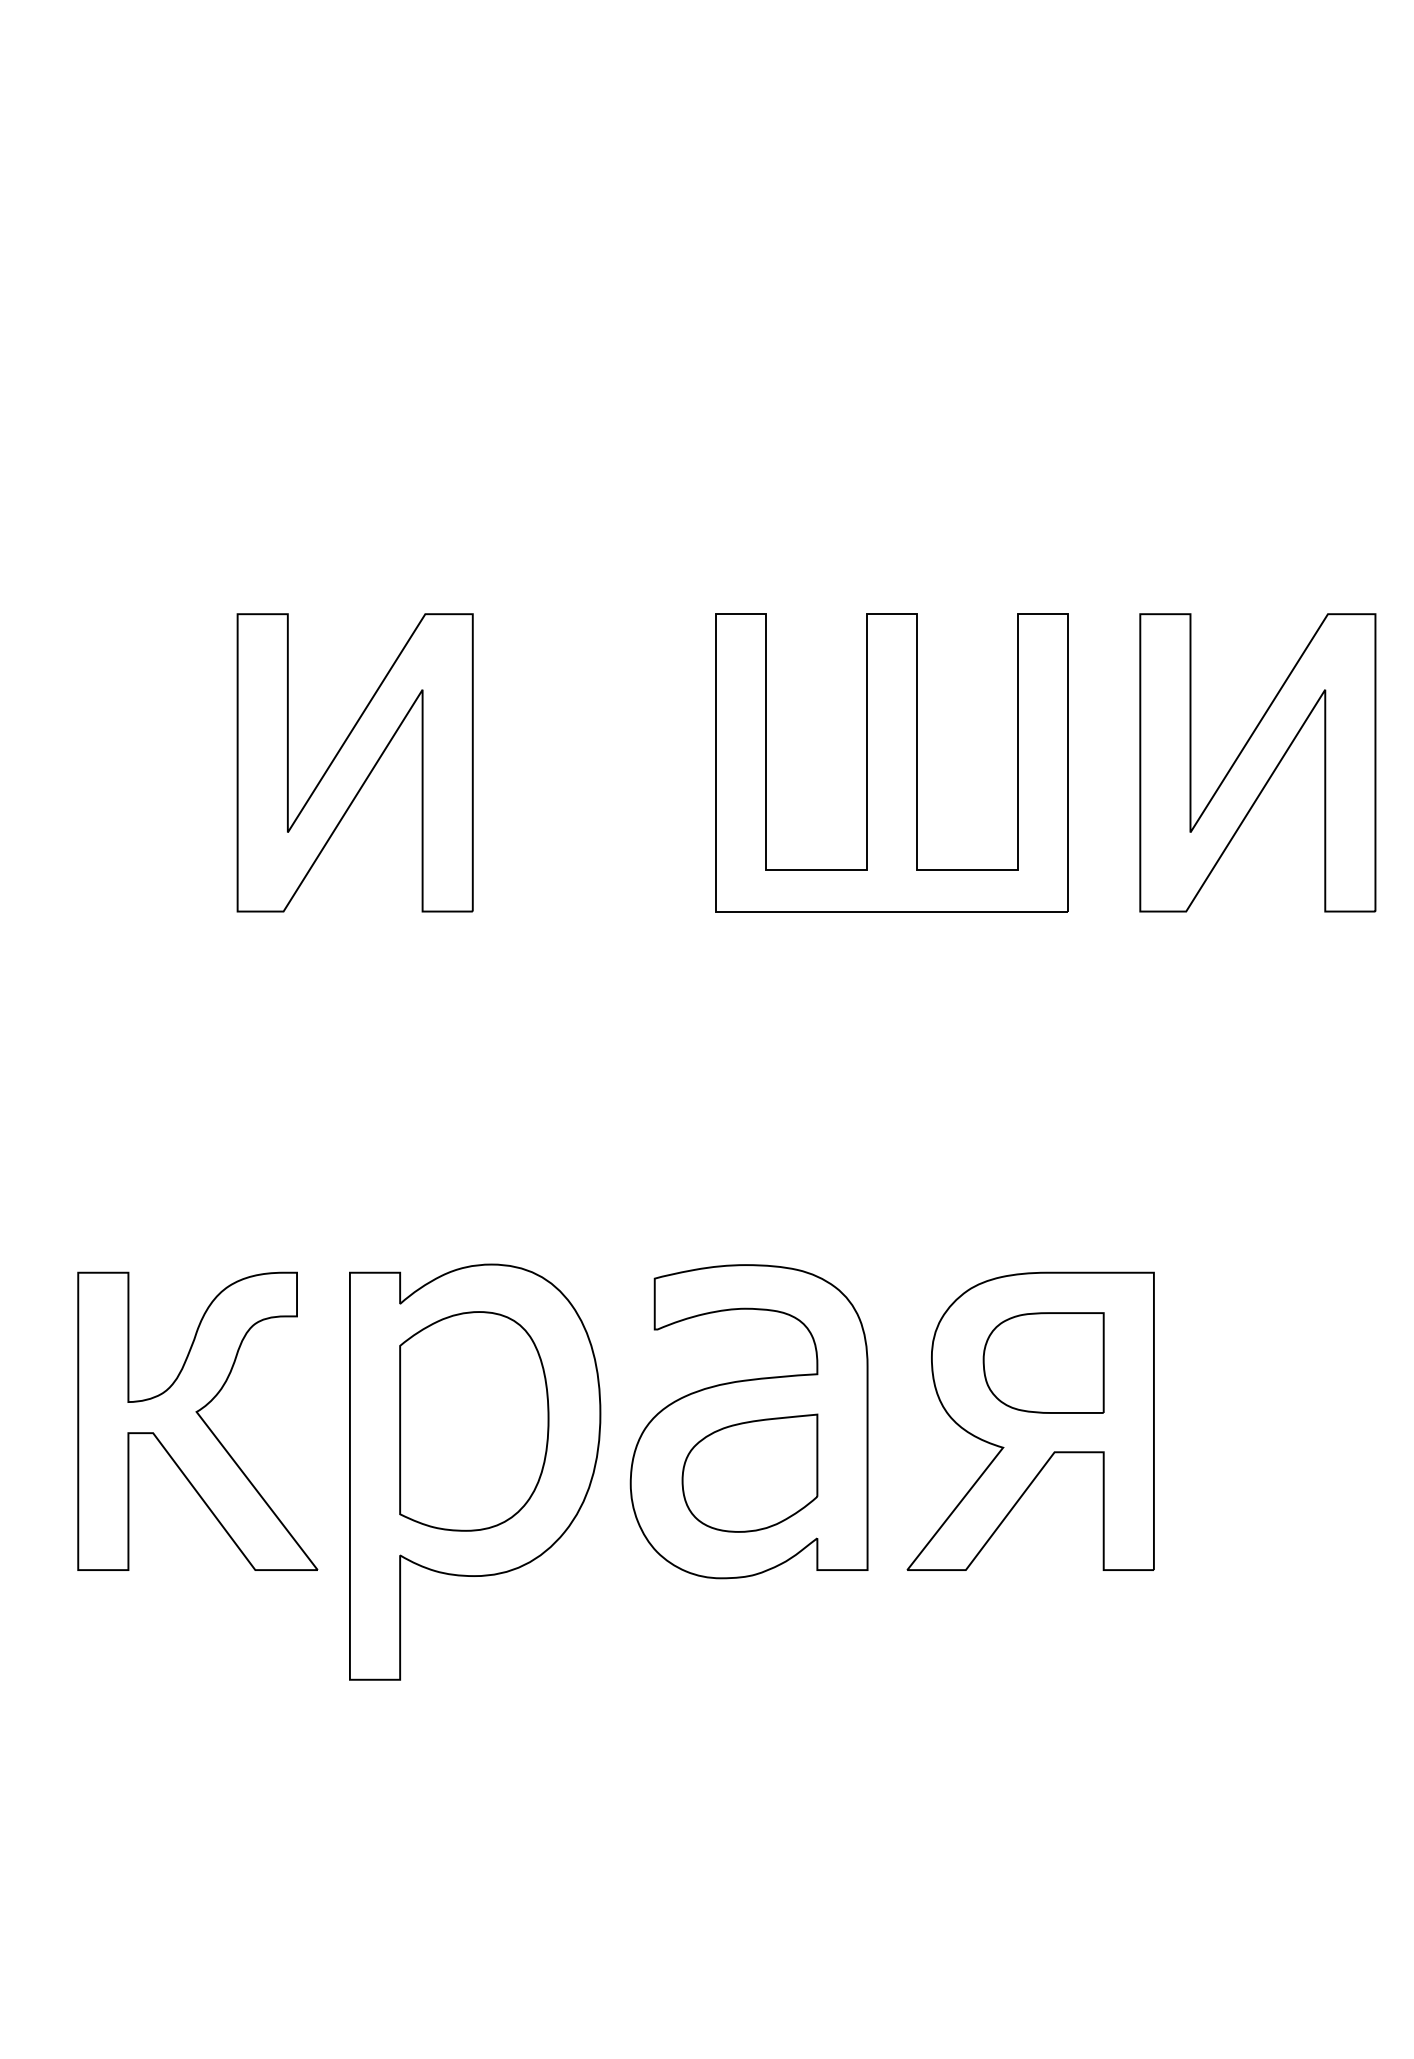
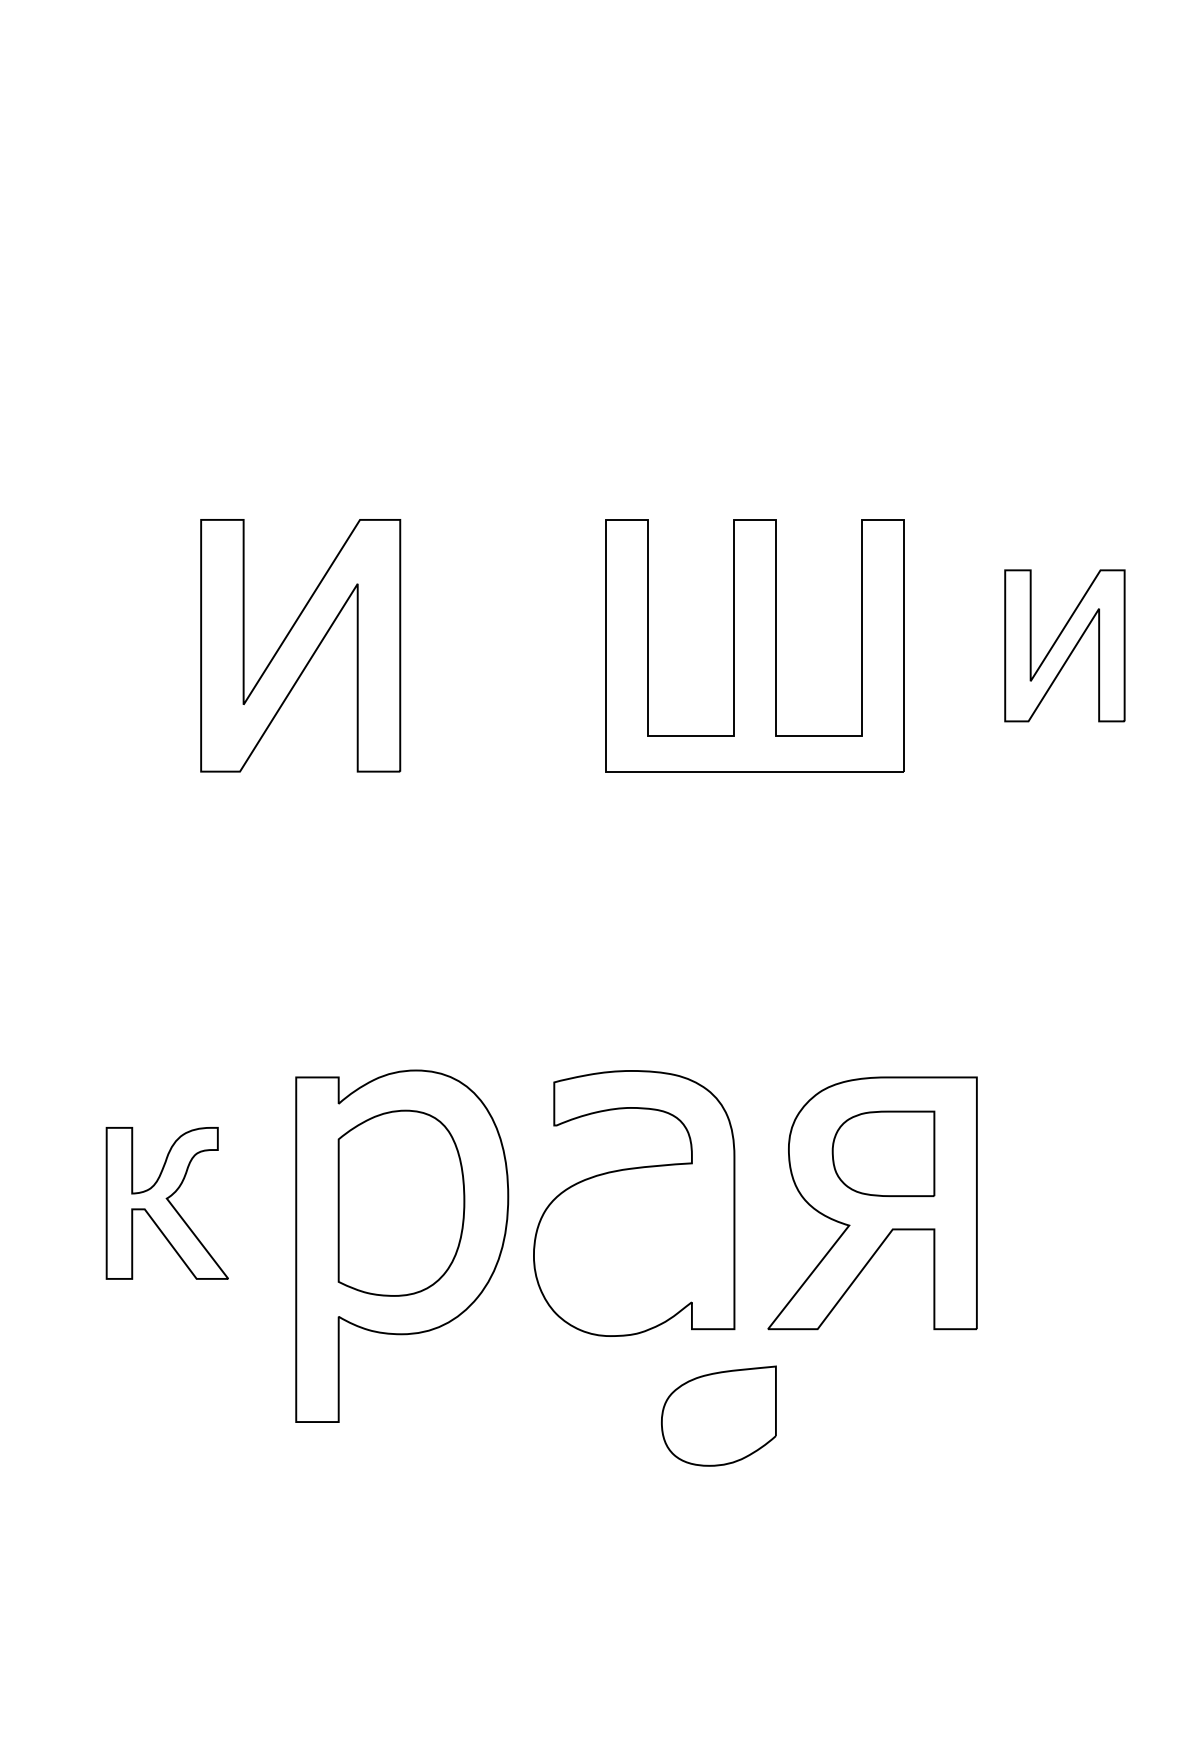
part: (1257, 762) -> (1064, 645), size x0.6
part: (197, 1421) -> (167, 1203), size x0.6
part: (749, 1472) -> (718, 1415), moved

